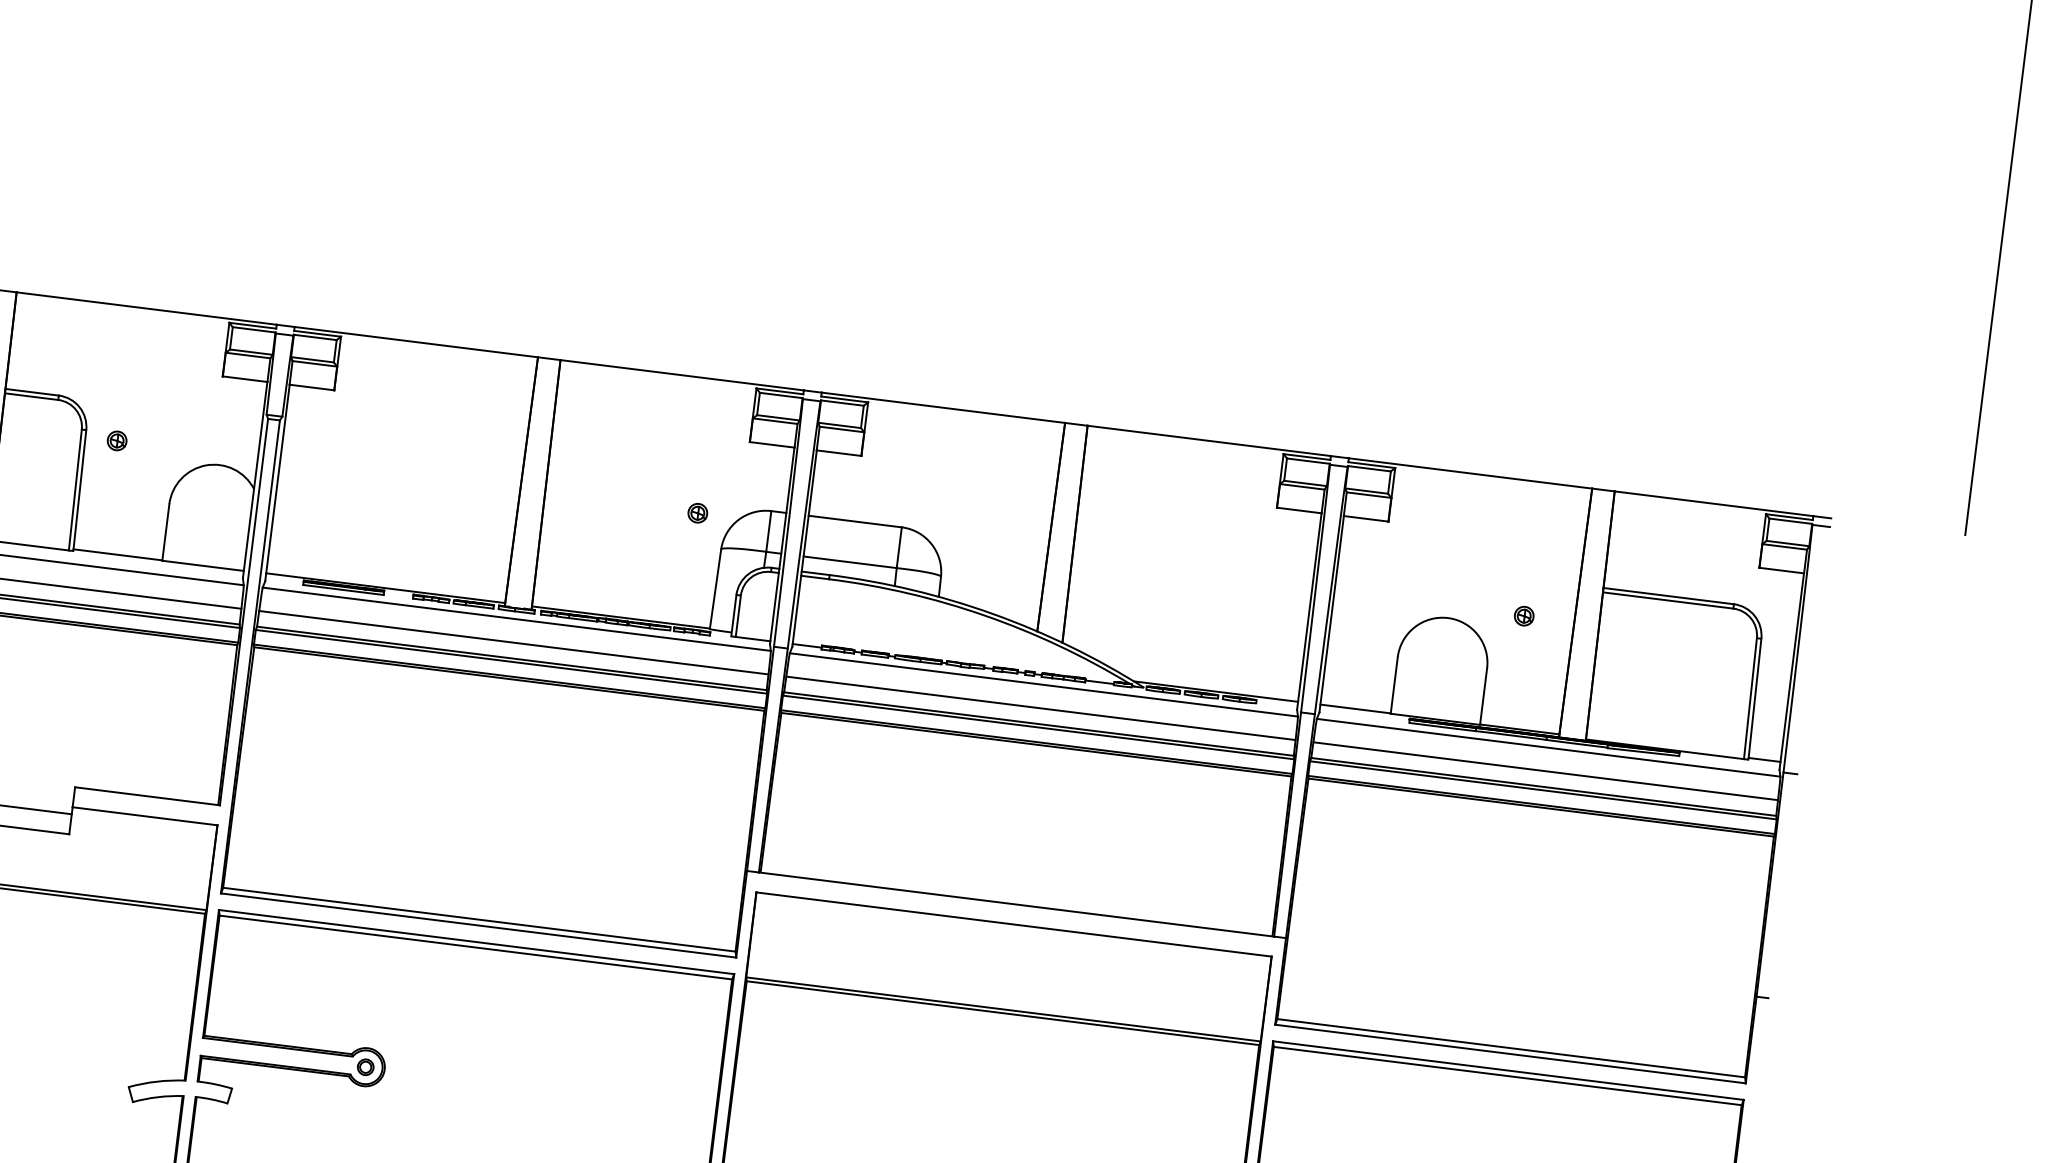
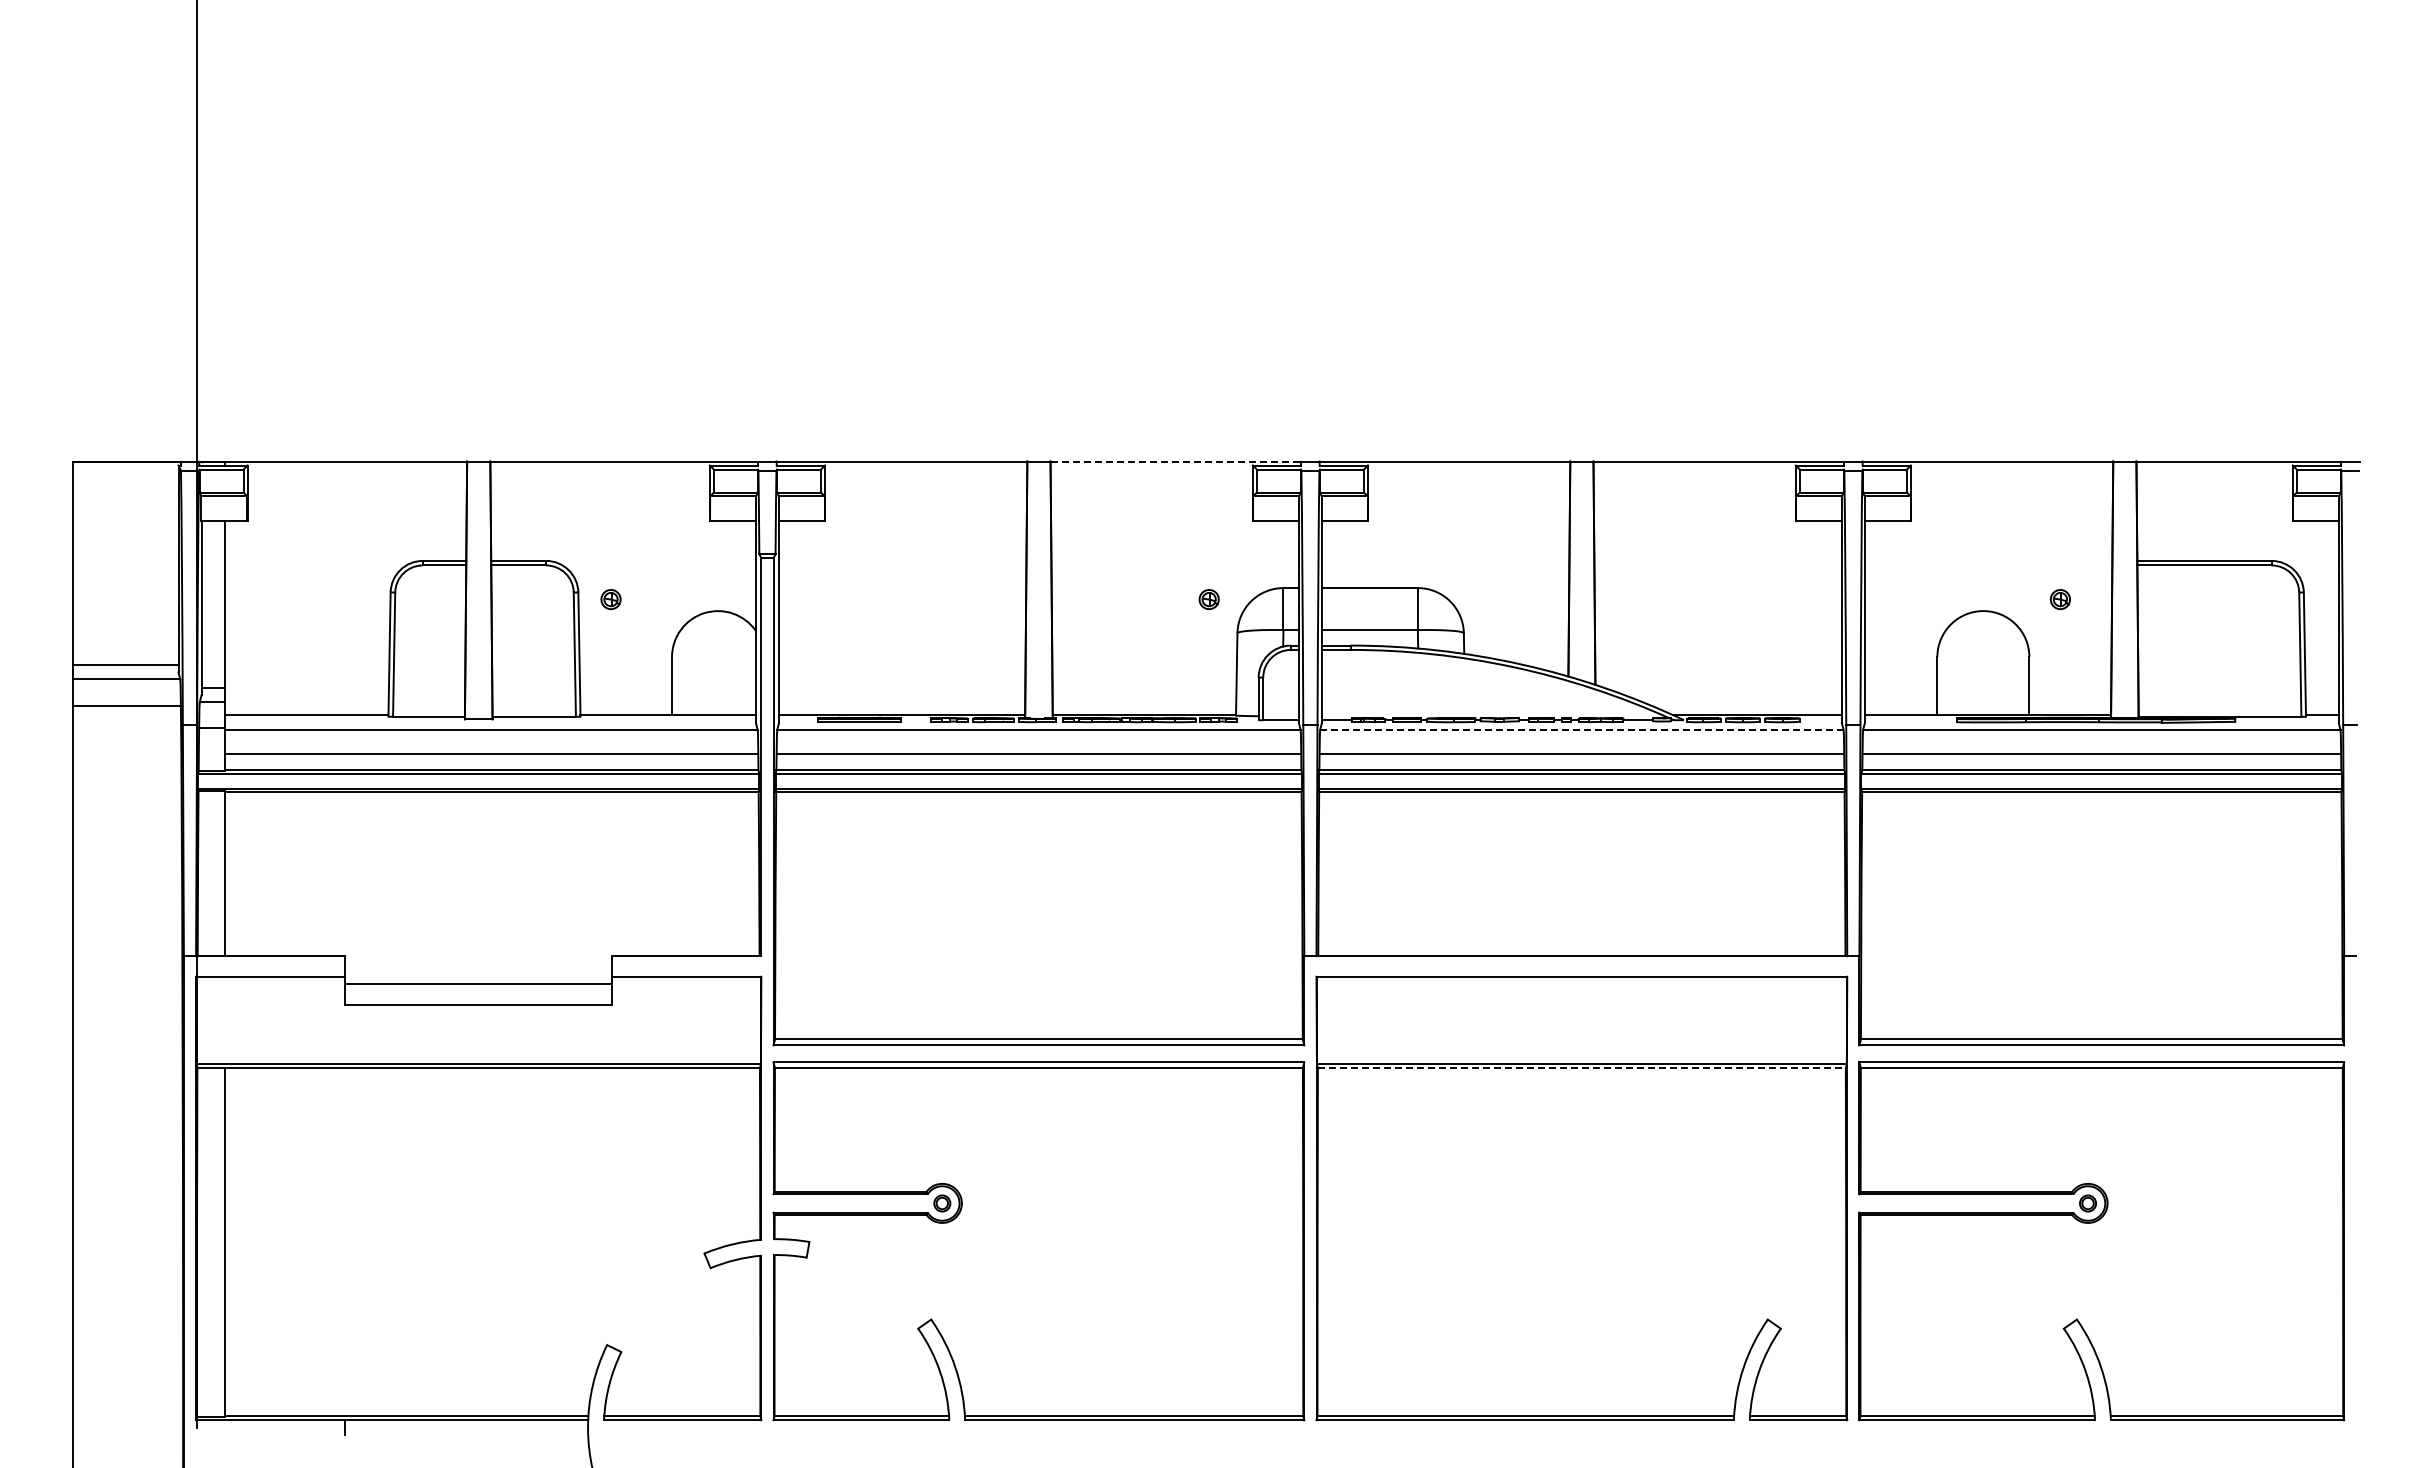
line: (682, 375) -> (1176, 461), solid -> dashed
line: (1043, 684) -> (1581, 729), solid -> dashed
line: (1002, 1013) -> (1581, 1068), solid -> dashed

